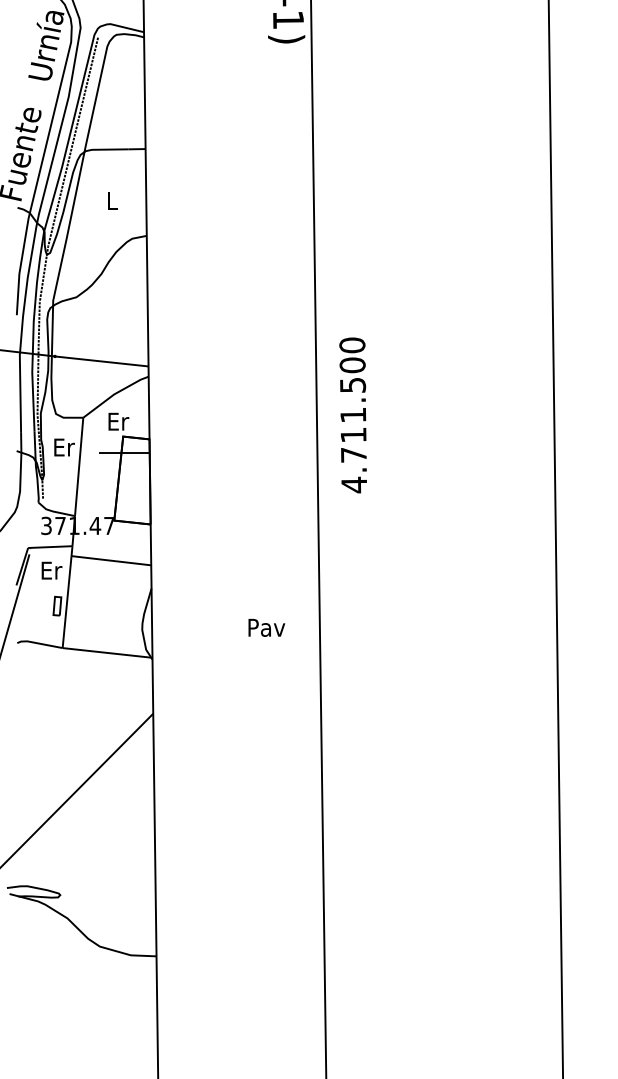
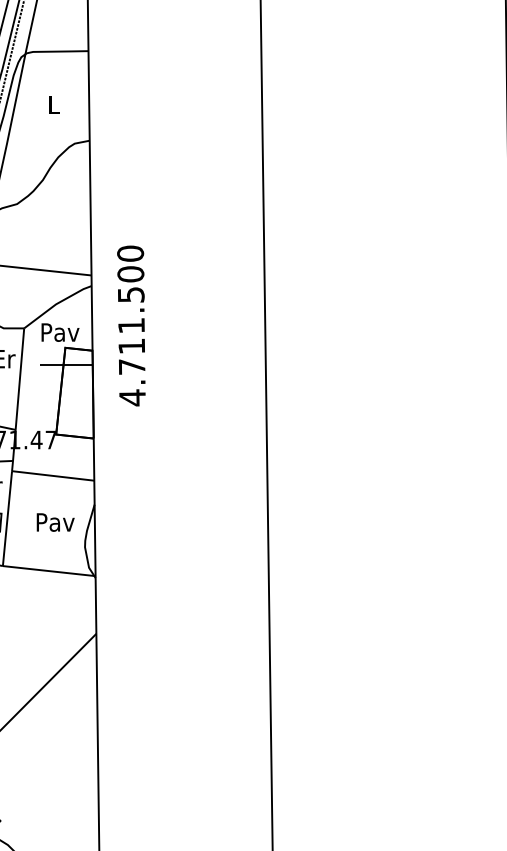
text: (352, 415) -> (130, 326), moved
text: (118, 421) -> (60, 332), Er -> Pav
text: (266, 627) -> (55, 522), moved

